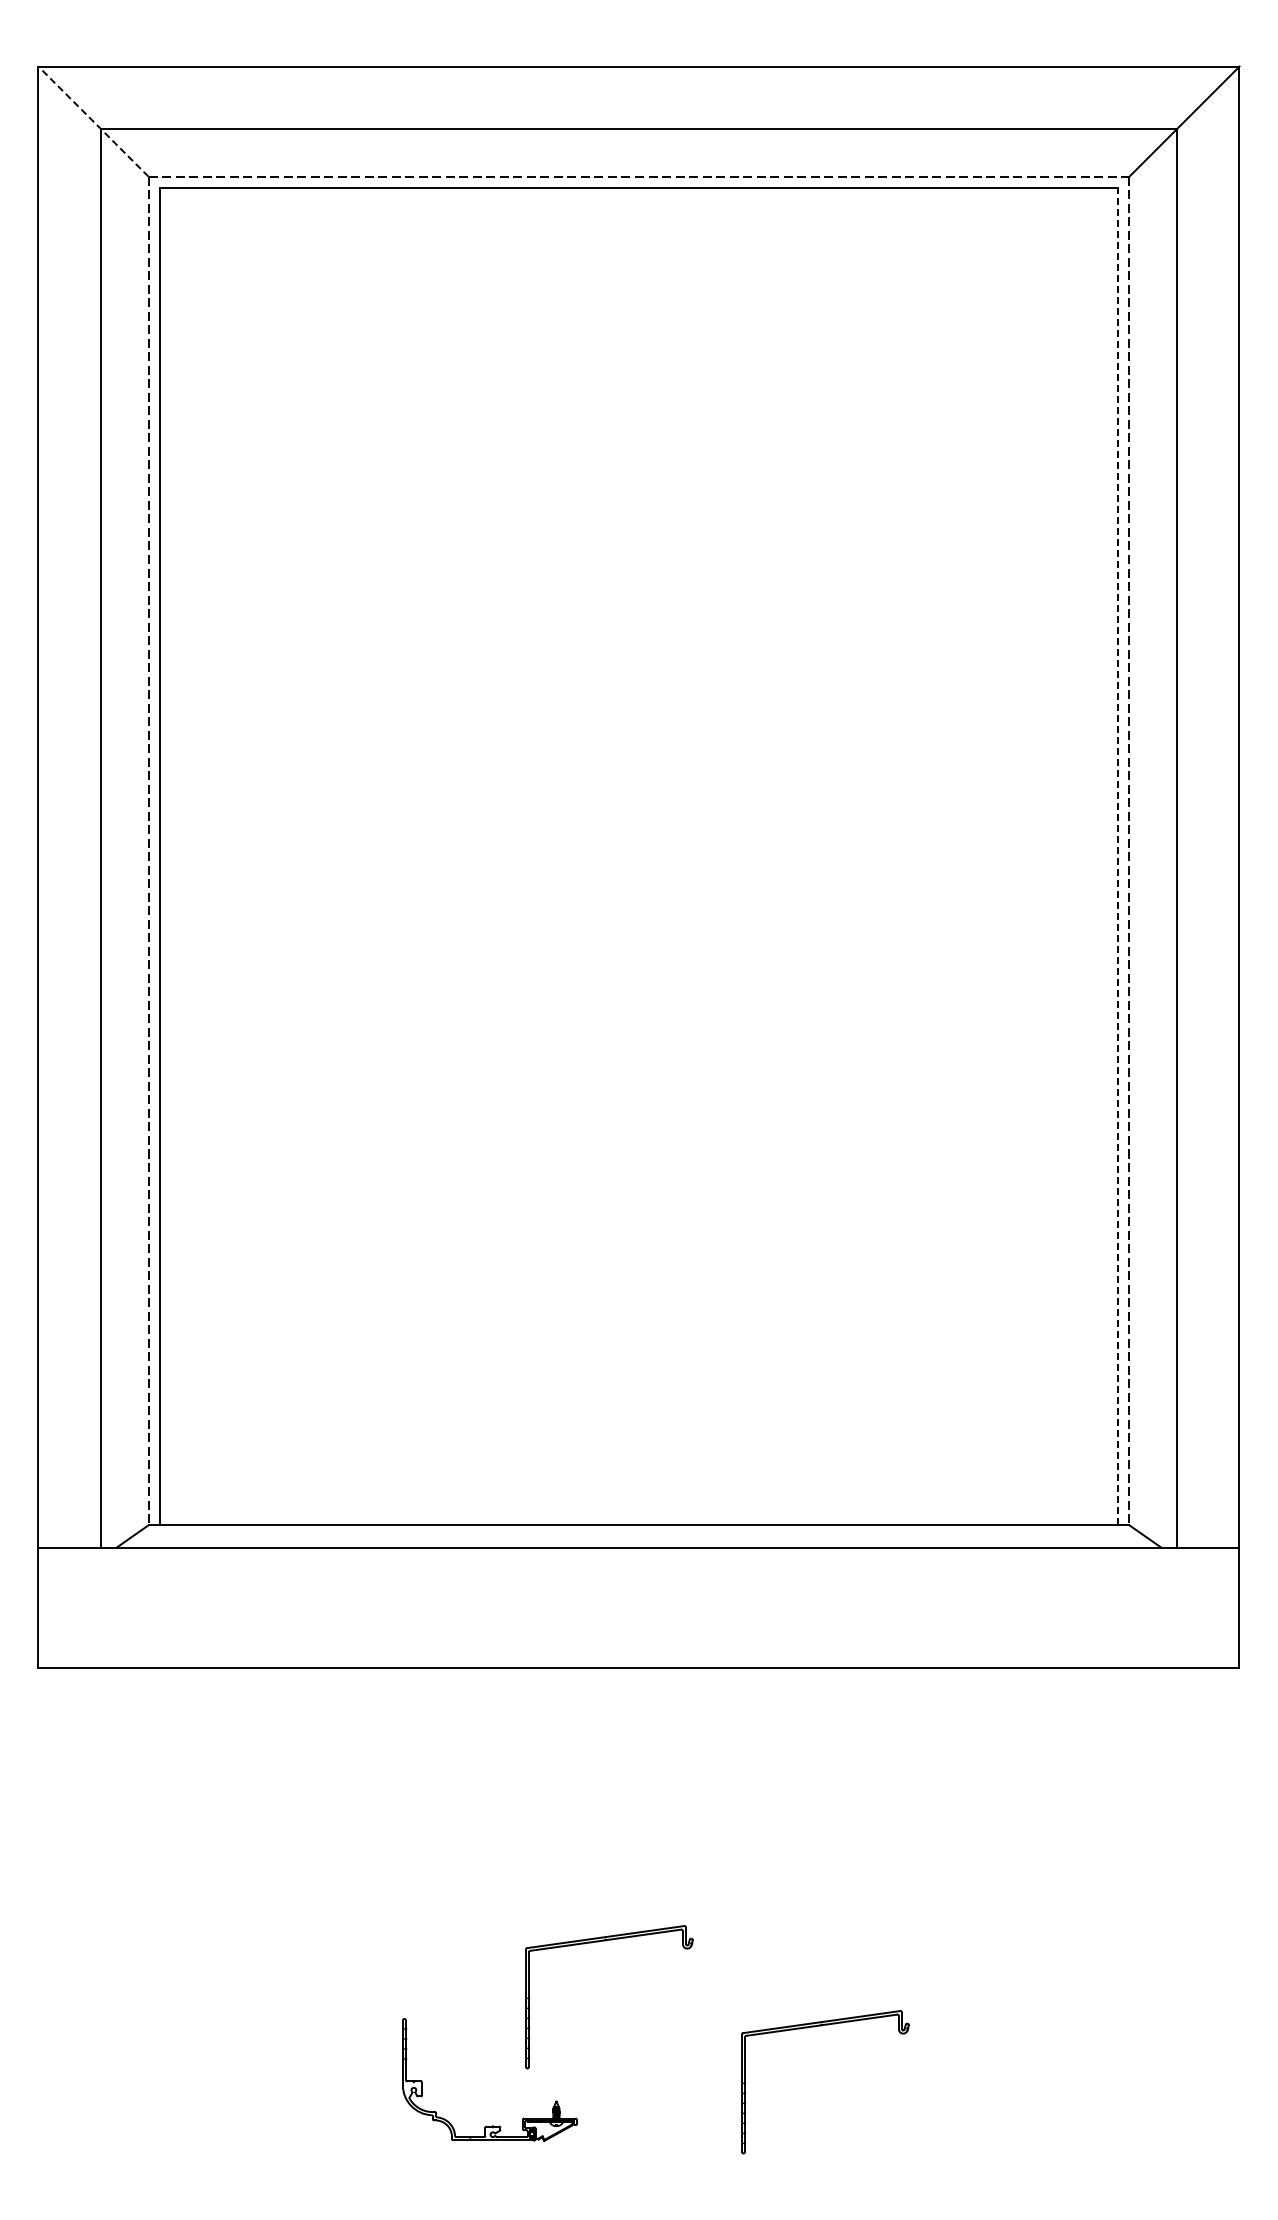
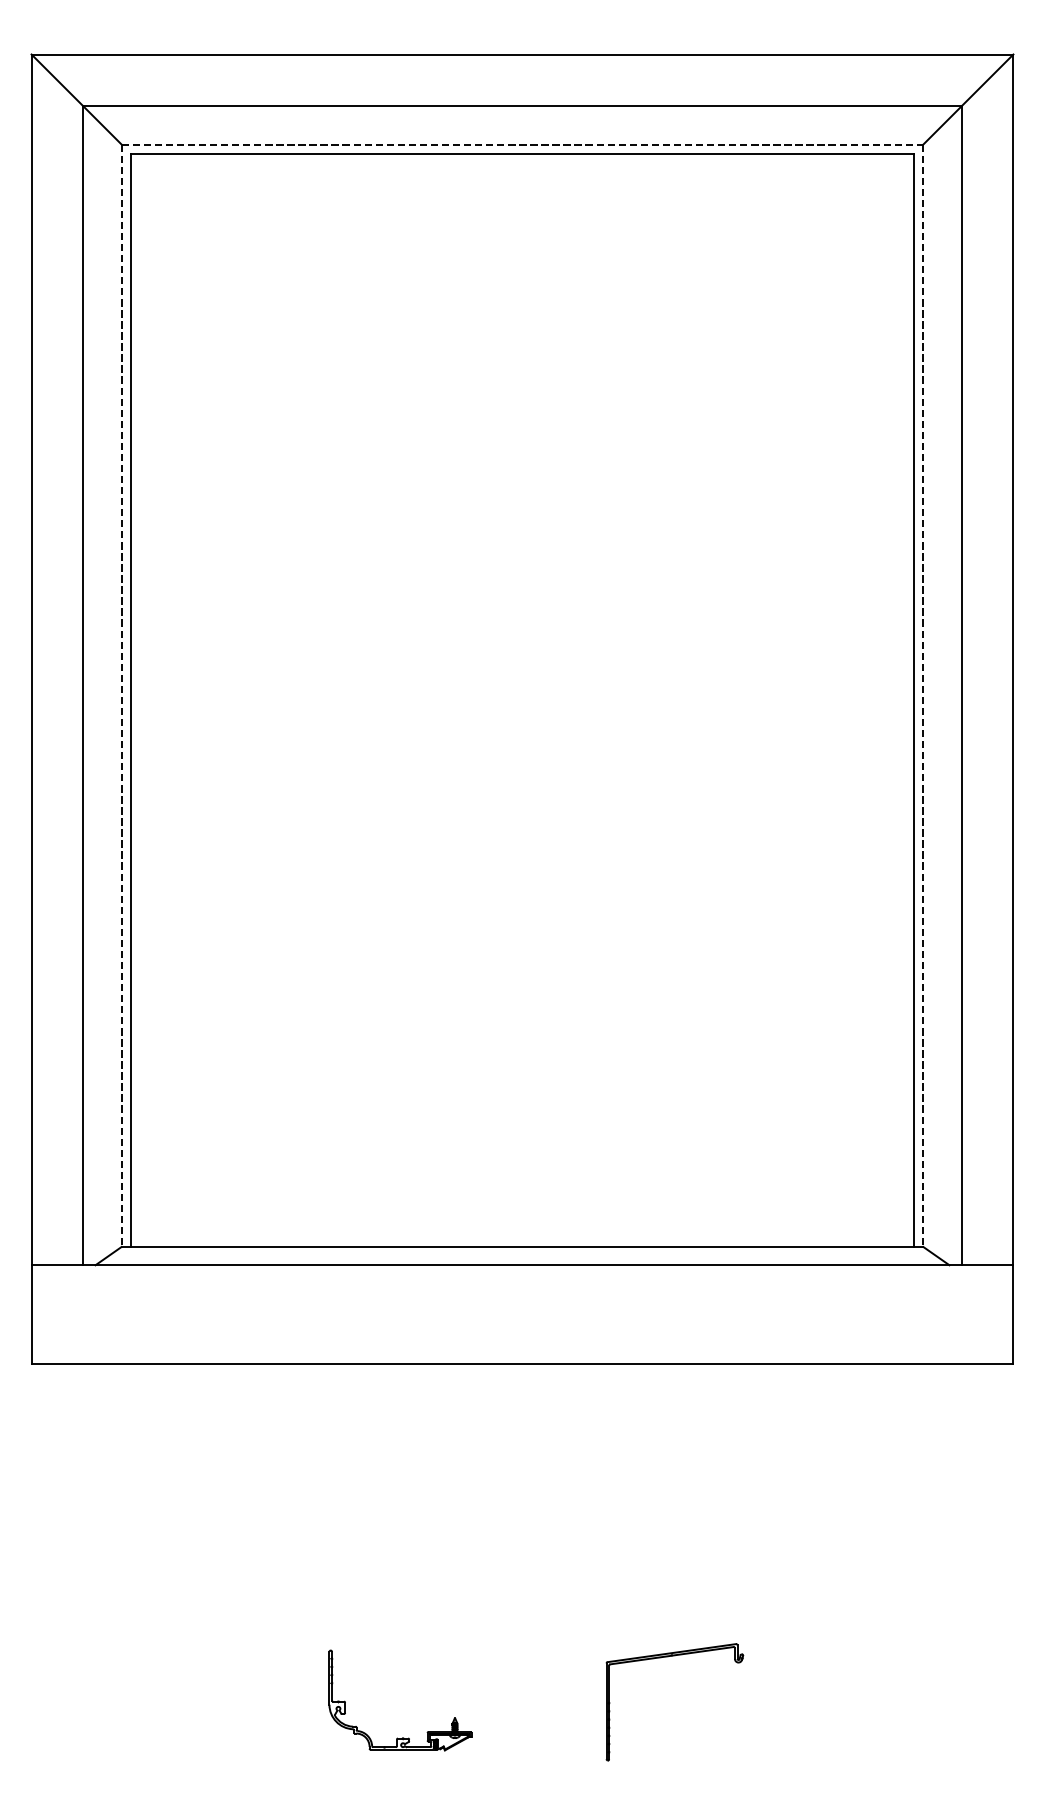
line: (93, 121) -> (76, 99), dashed -> solid
line: (1118, 856) -> (914, 700), dashed -> solid
part: (606, 1941) -> (495, 1587), removed

